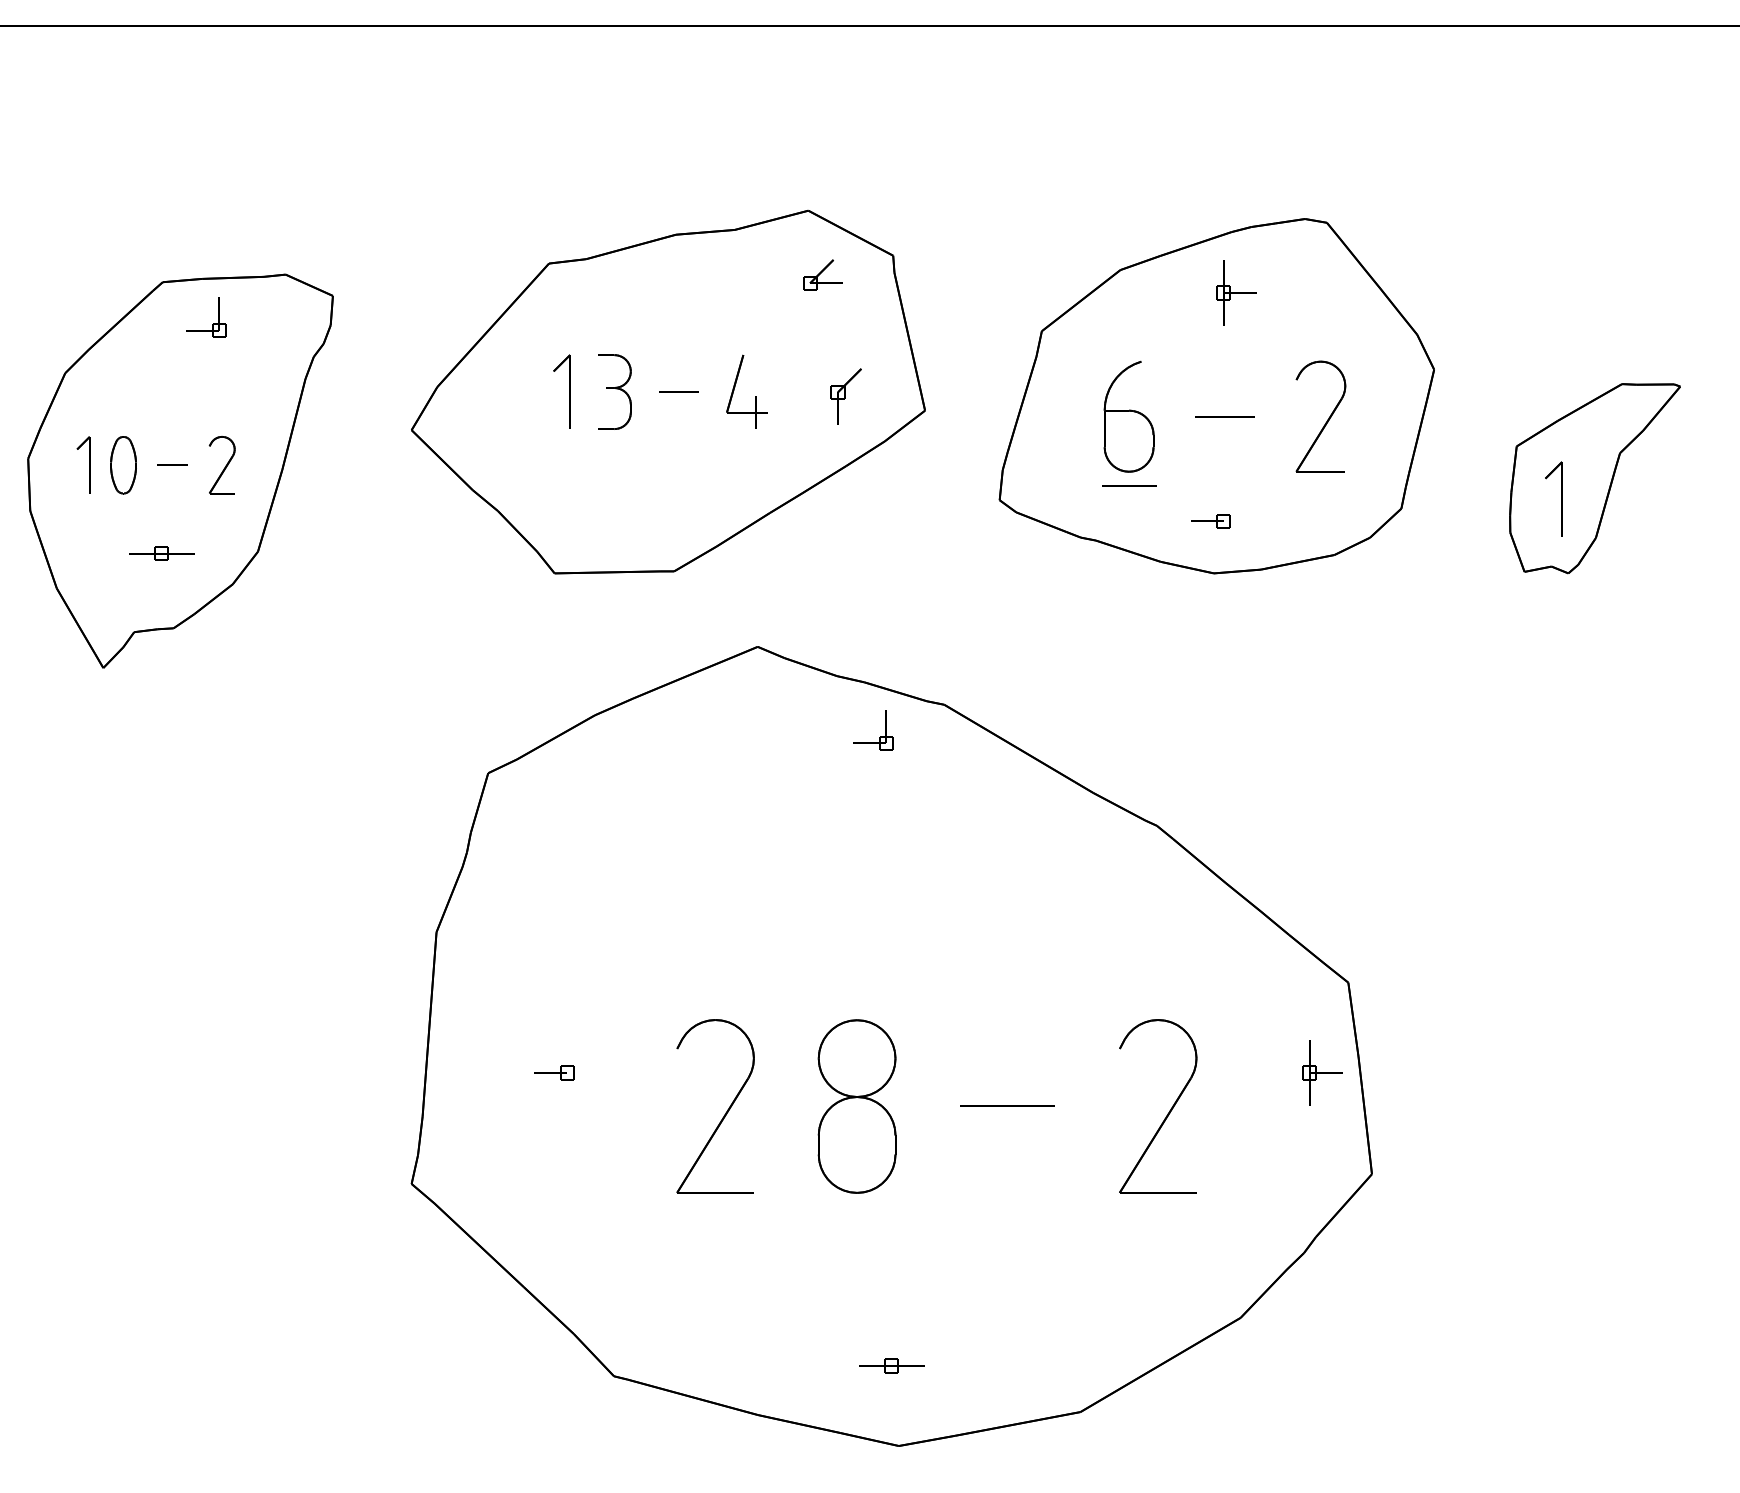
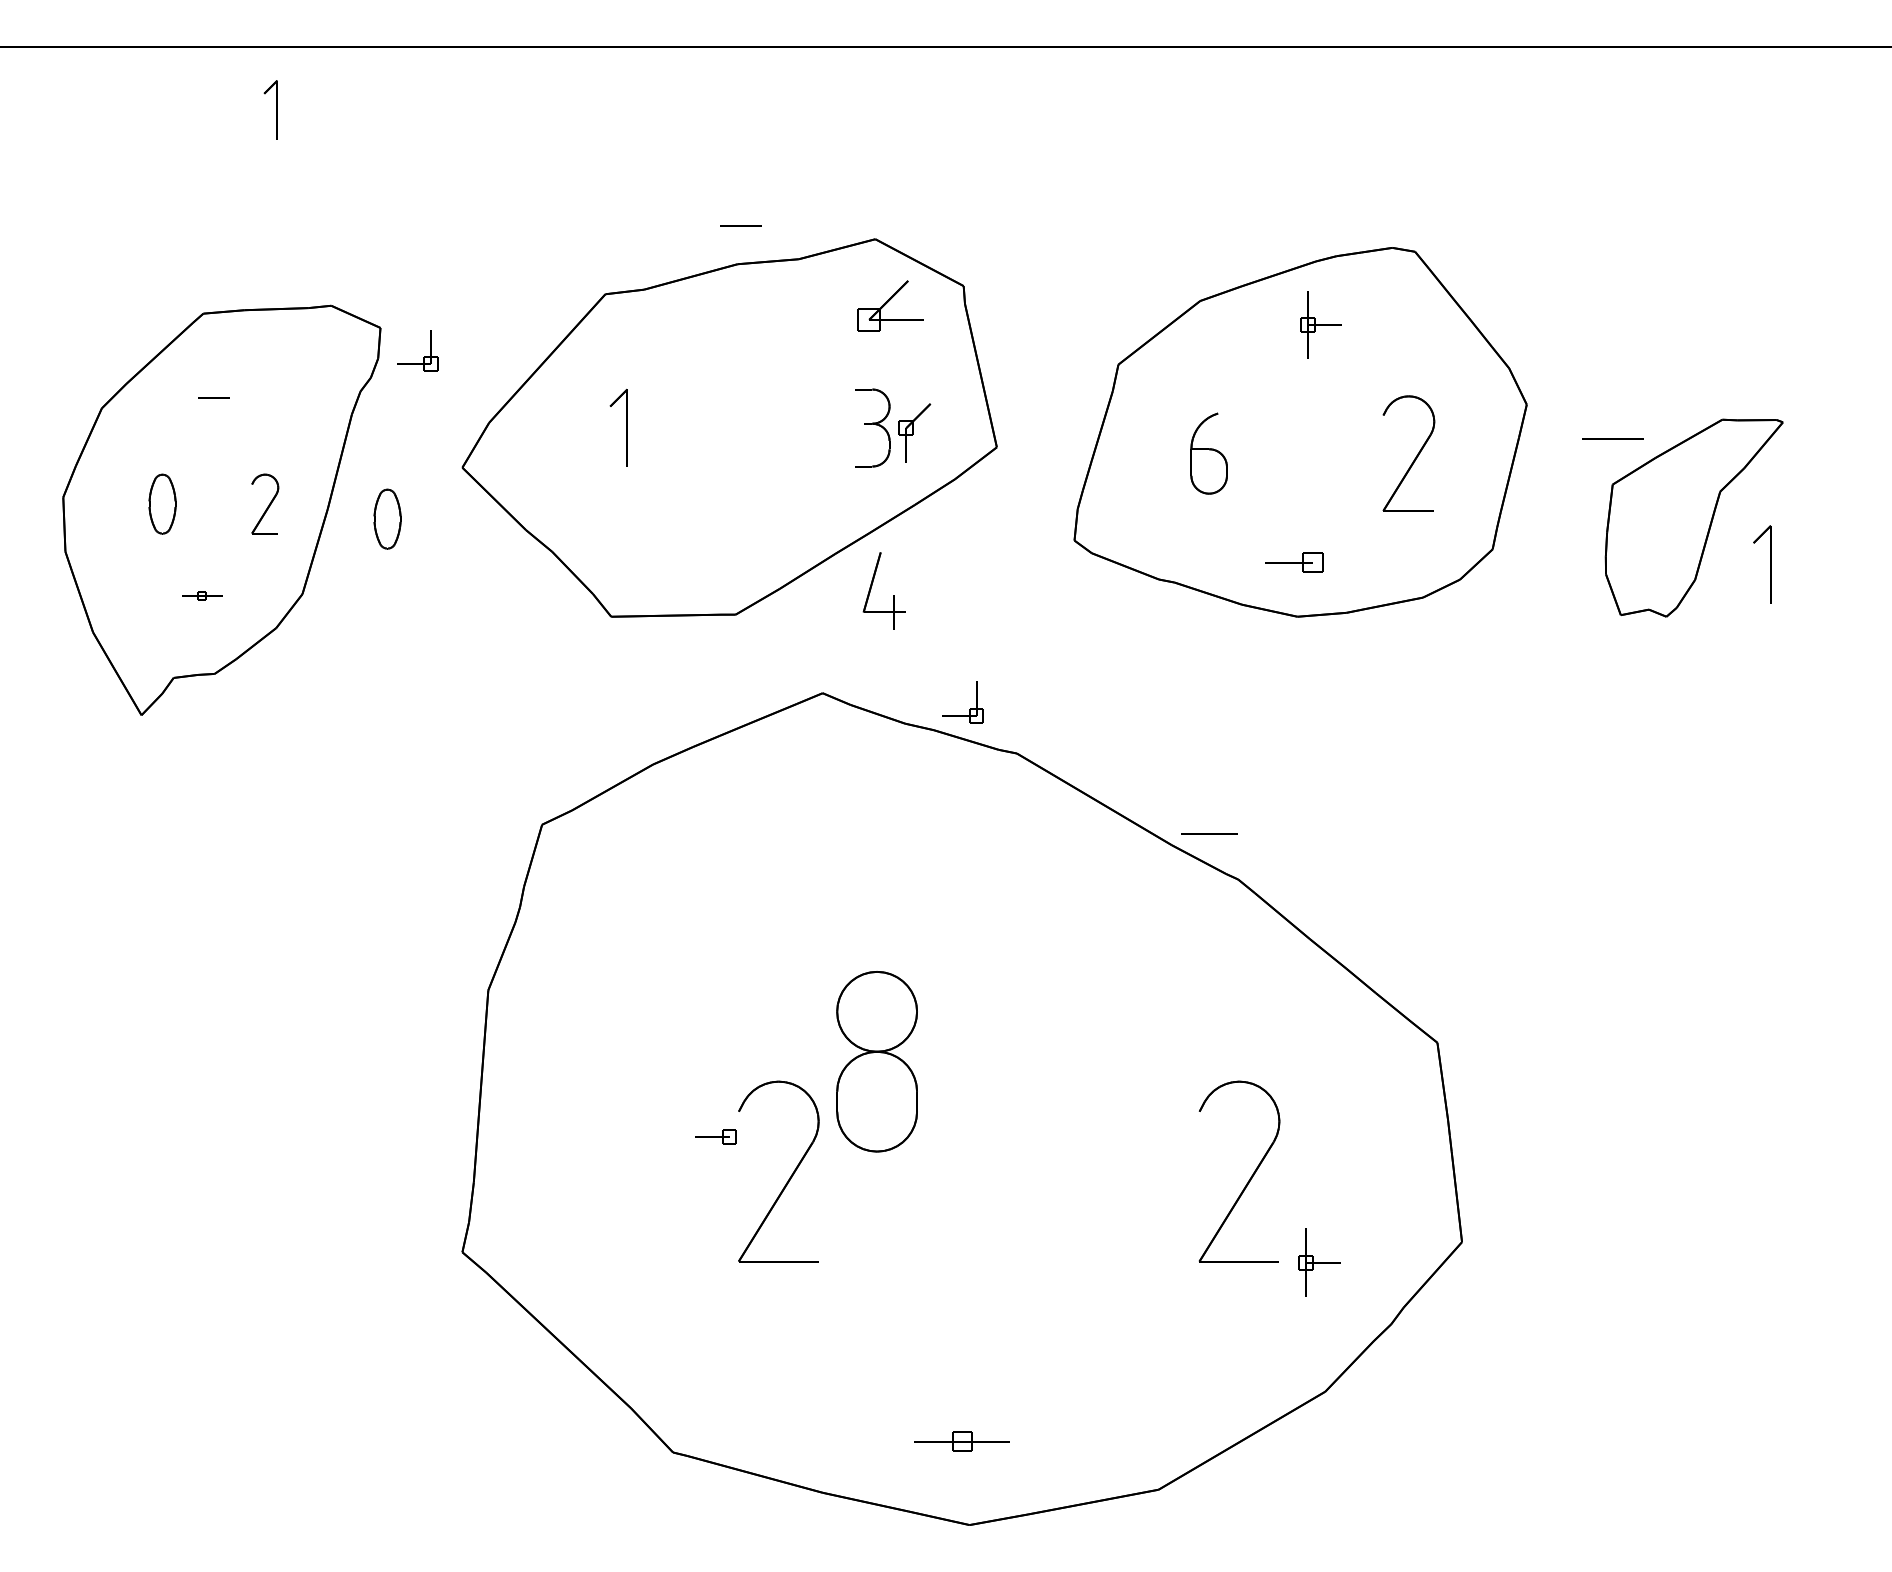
part: (822, 275) -> (890, 306), size x1.6
part: (212, 323) -> (424, 356), moved
part: (614, 391) -> (872, 427), moved
line: (678, 391) -> (740, 225), moved
part: (755, 396) -> (893, 595), moved
part: (1128, 416) -> (1208, 453), size x0.7
line: (1224, 416) -> (1612, 438), moved
part: (83, 464) -> (270, 109), moved
line: (172, 464) -> (213, 397), moved
part: (339, 479) -> (387, 518), added
line: (1129, 484) -> (1209, 833), moved
part: (1561, 499) -> (1770, 564), moved
part: (1211, 521) -> (1294, 562), size x1.4
part: (161, 552) -> (202, 595), size x0.6
part: (879, 737) -> (969, 709), moved
part: (553, 1072) -> (715, 1136), moved
part: (1322, 1072) -> (1319, 1262), moved
part: (856, 1106) -> (876, 1061), moved
line: (1007, 1106) -> (1082, 1171), removed
part: (892, 1365) -> (962, 1441), size x1.4

